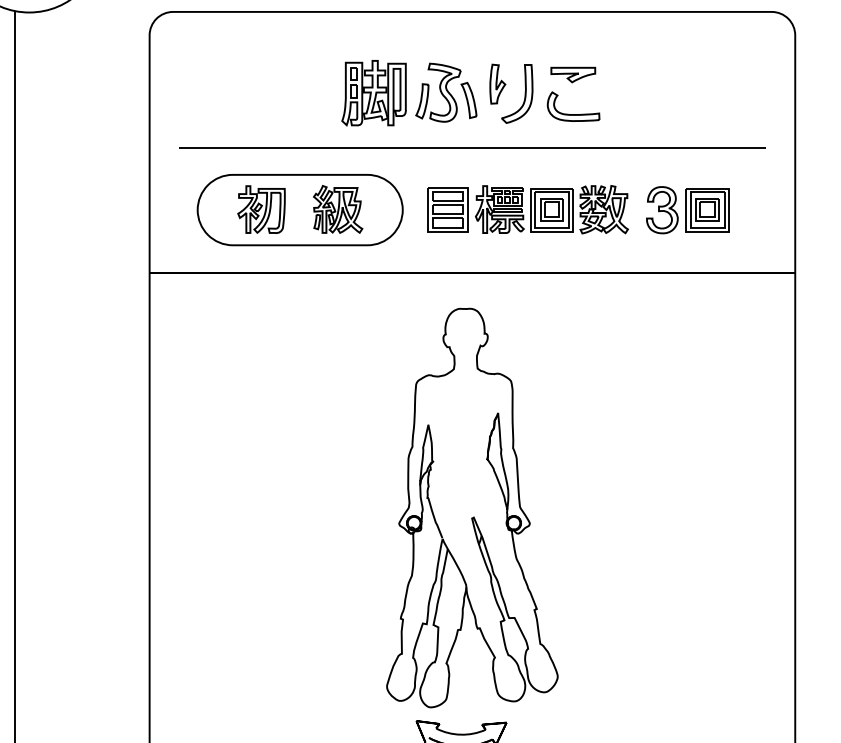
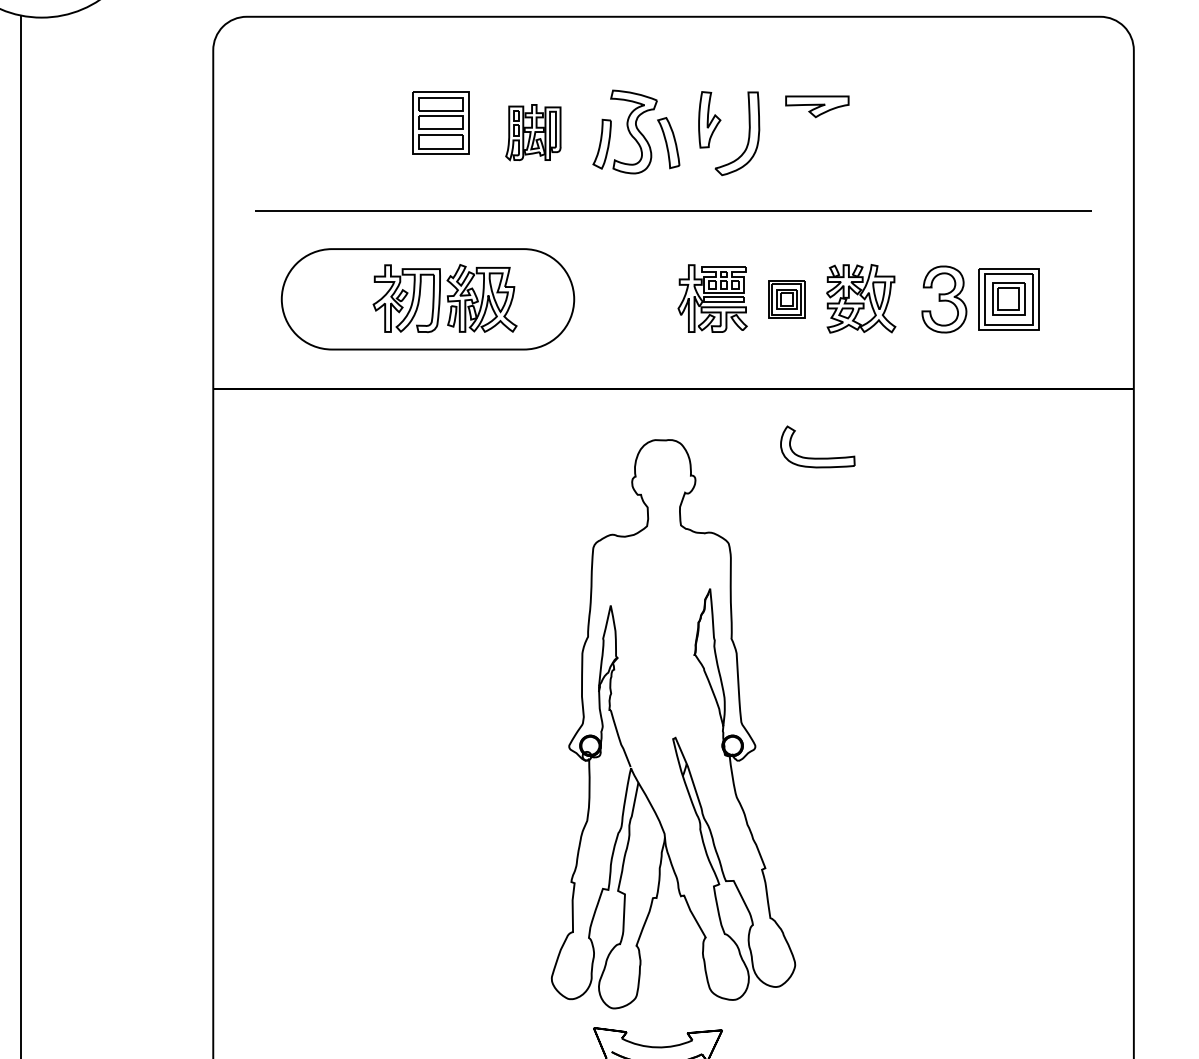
part: (374, 93) -> (533, 132), size x0.6
part: (573, 114) -> (817, 457), moved
part: (261, 209) -> (406, 298), moved
part: (447, 209) -> (440, 122), moved
part: (551, 210) -> (786, 299), size x0.6

